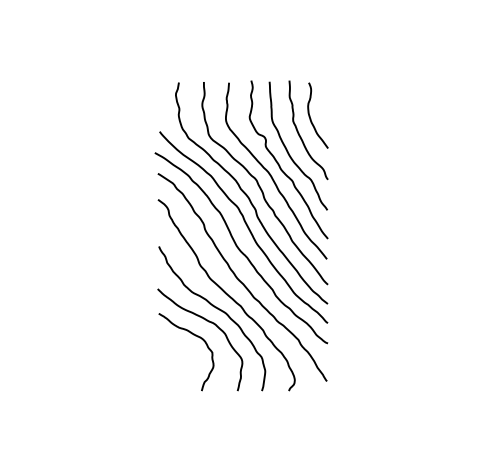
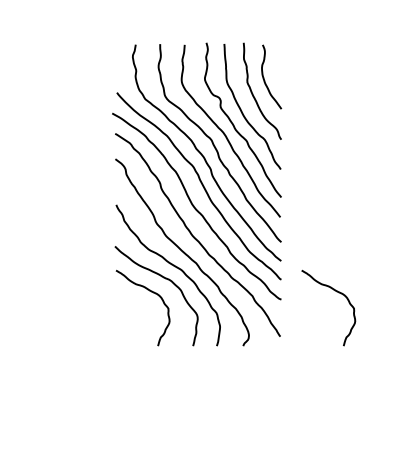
curve: (385, 336) -> (337, 292), added

